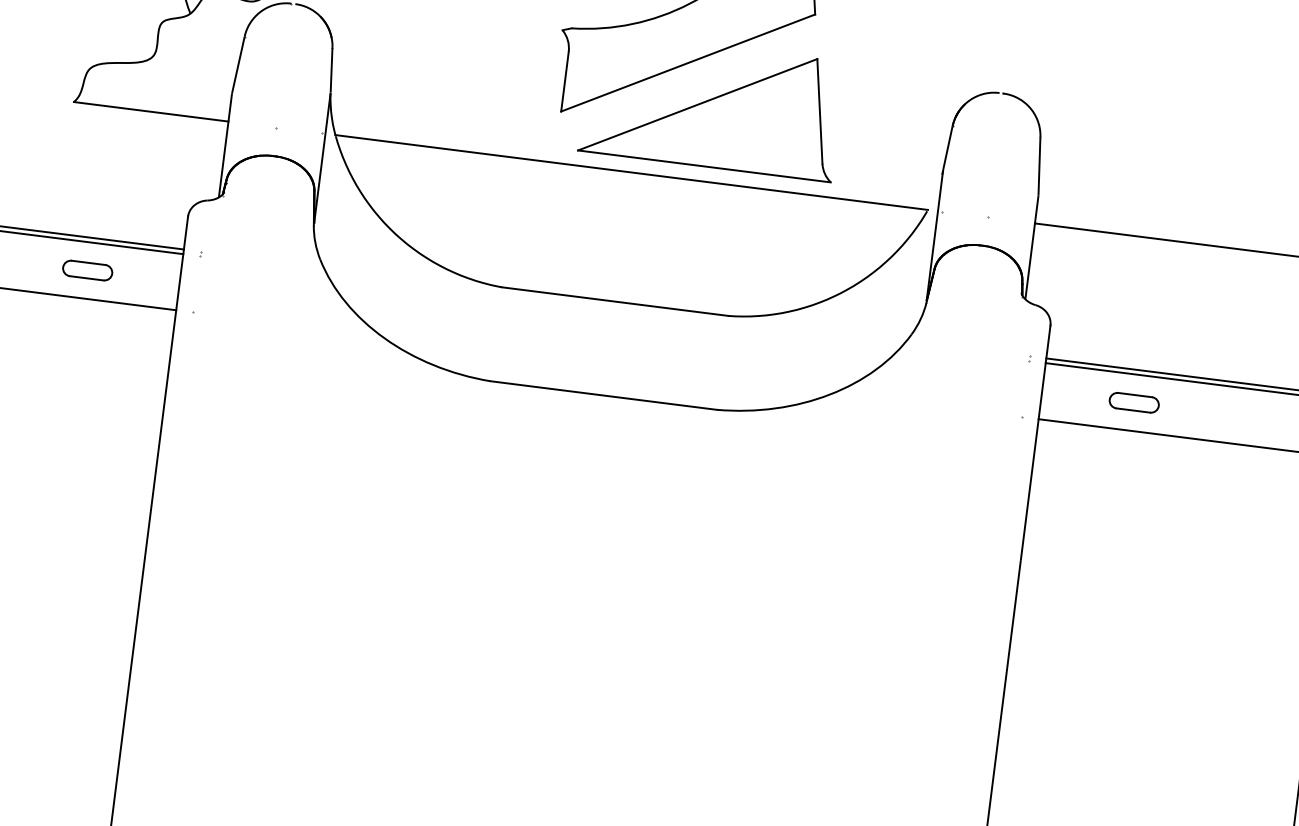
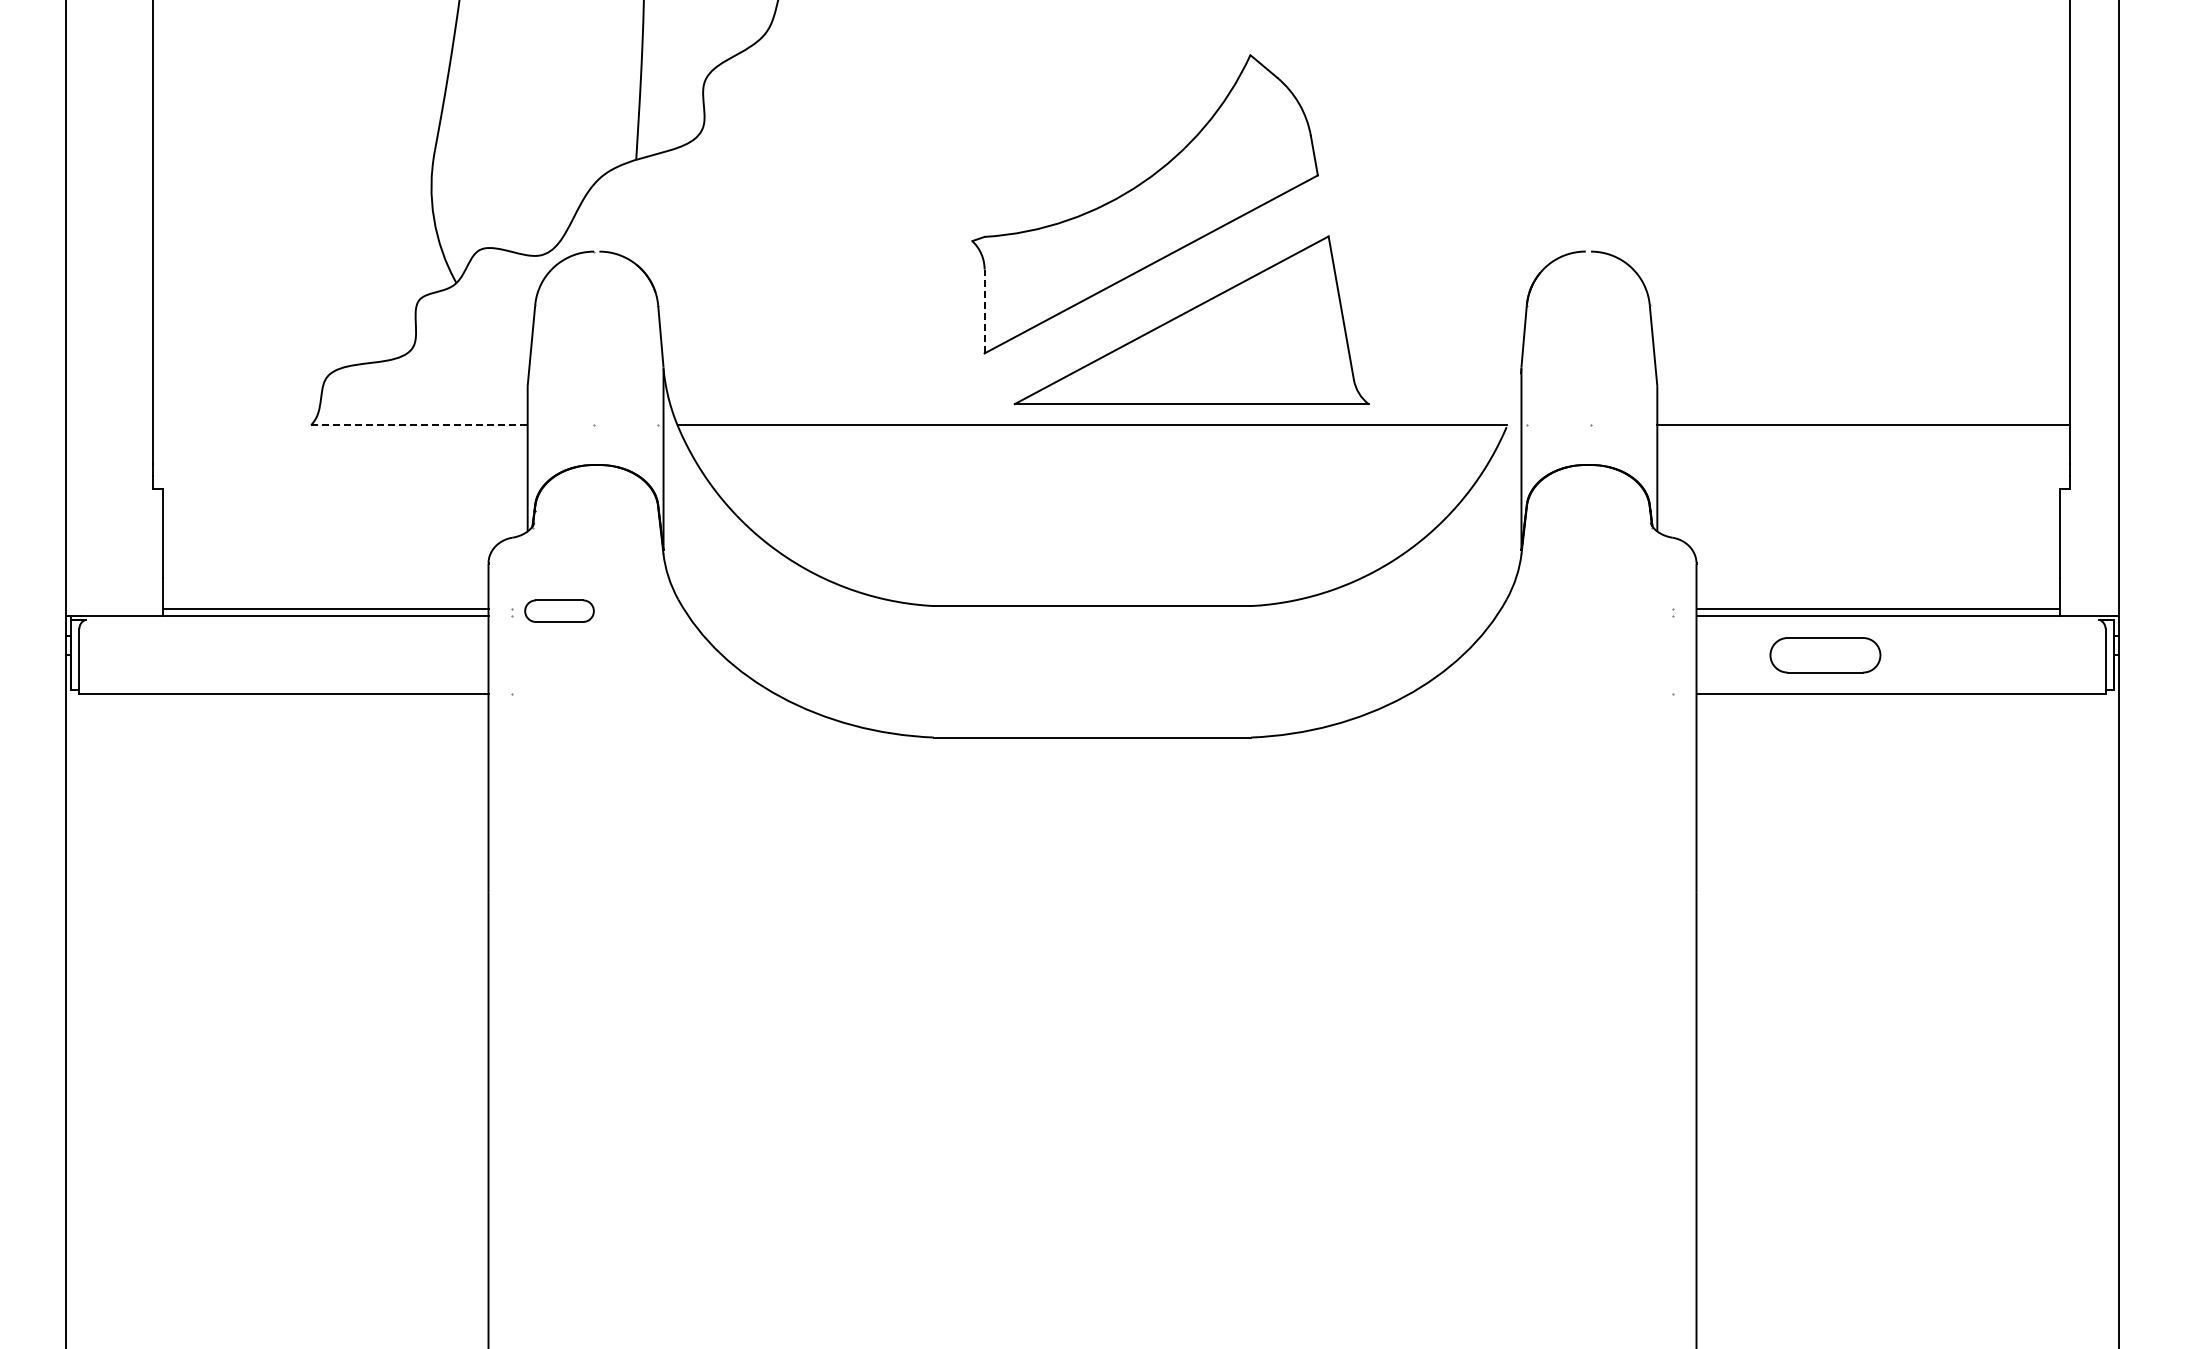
line: (564, 81) -> (984, 311), solid -> dashed
line: (151, 112) -> (419, 425), solid -> dashed
part: (87, 270) -> (559, 610), moved
part: (1134, 402) -> (1825, 654), size x1.6

